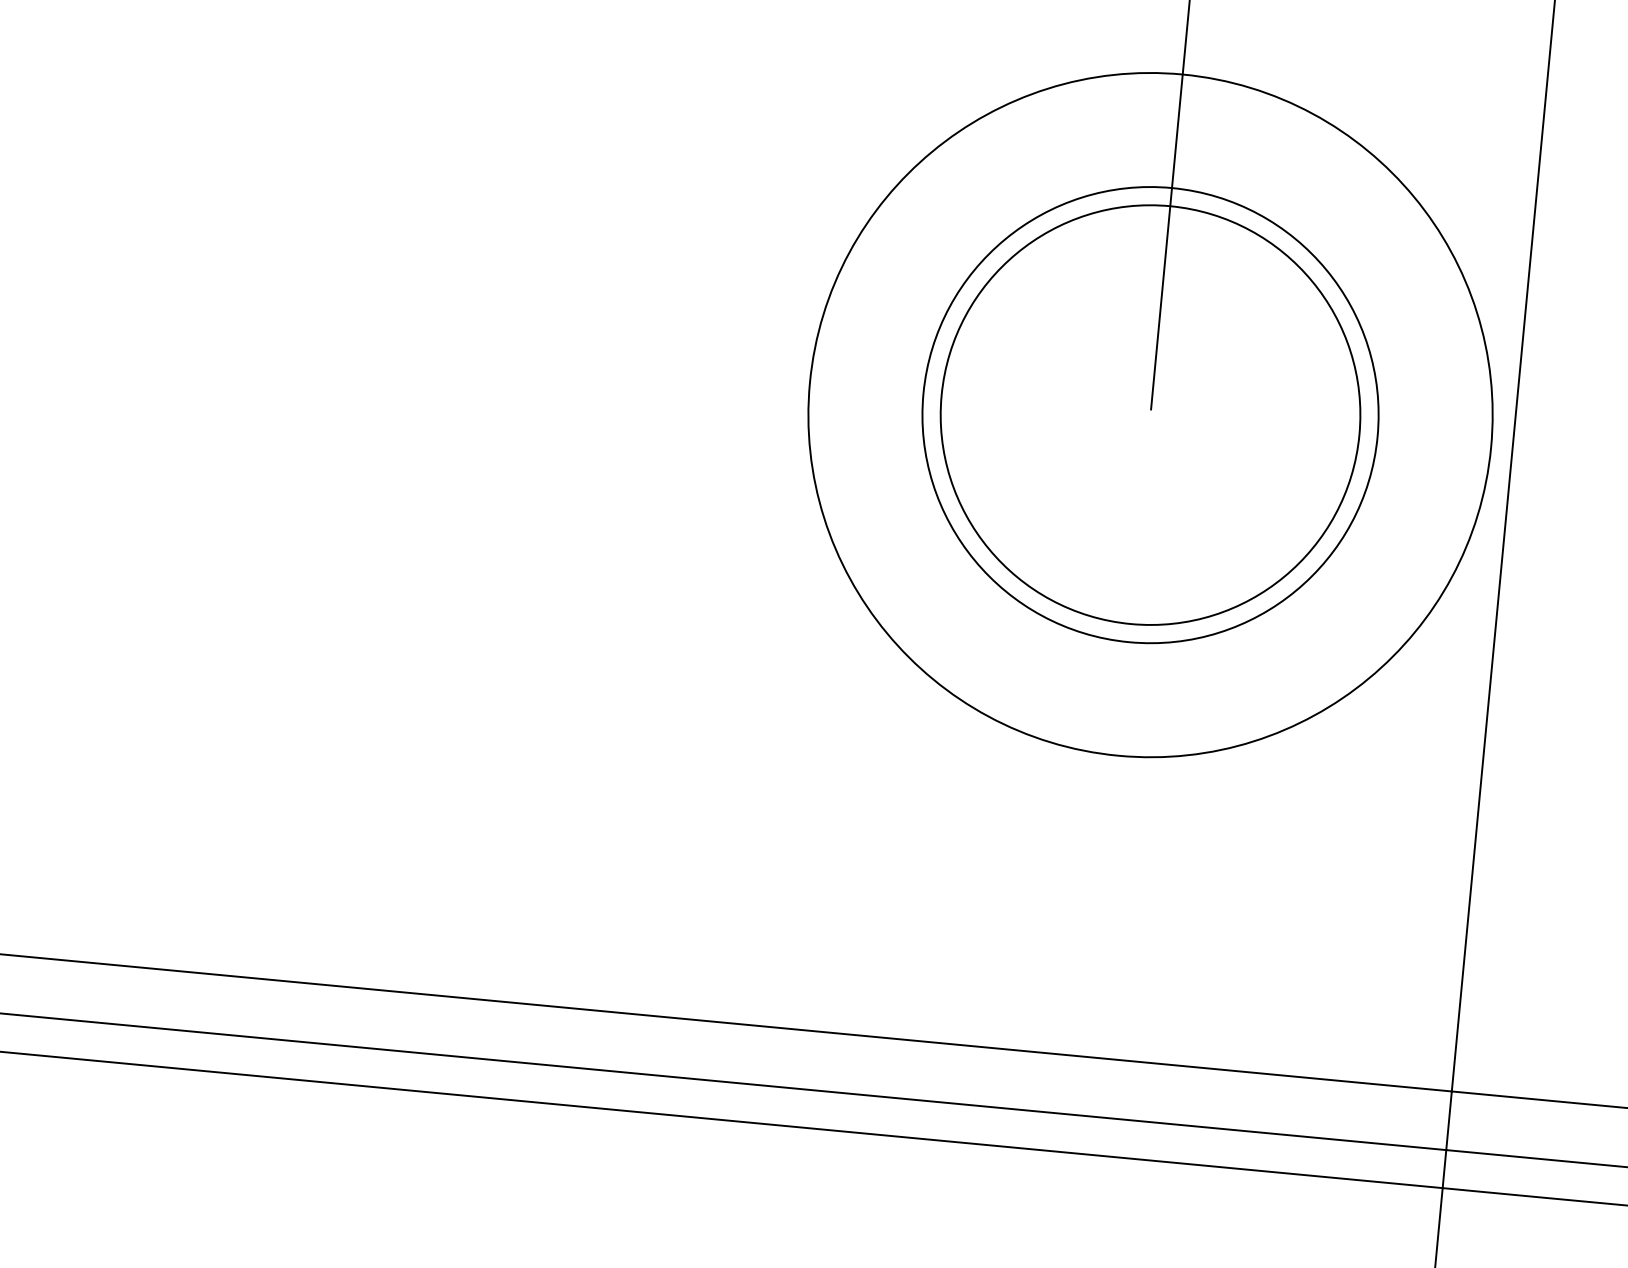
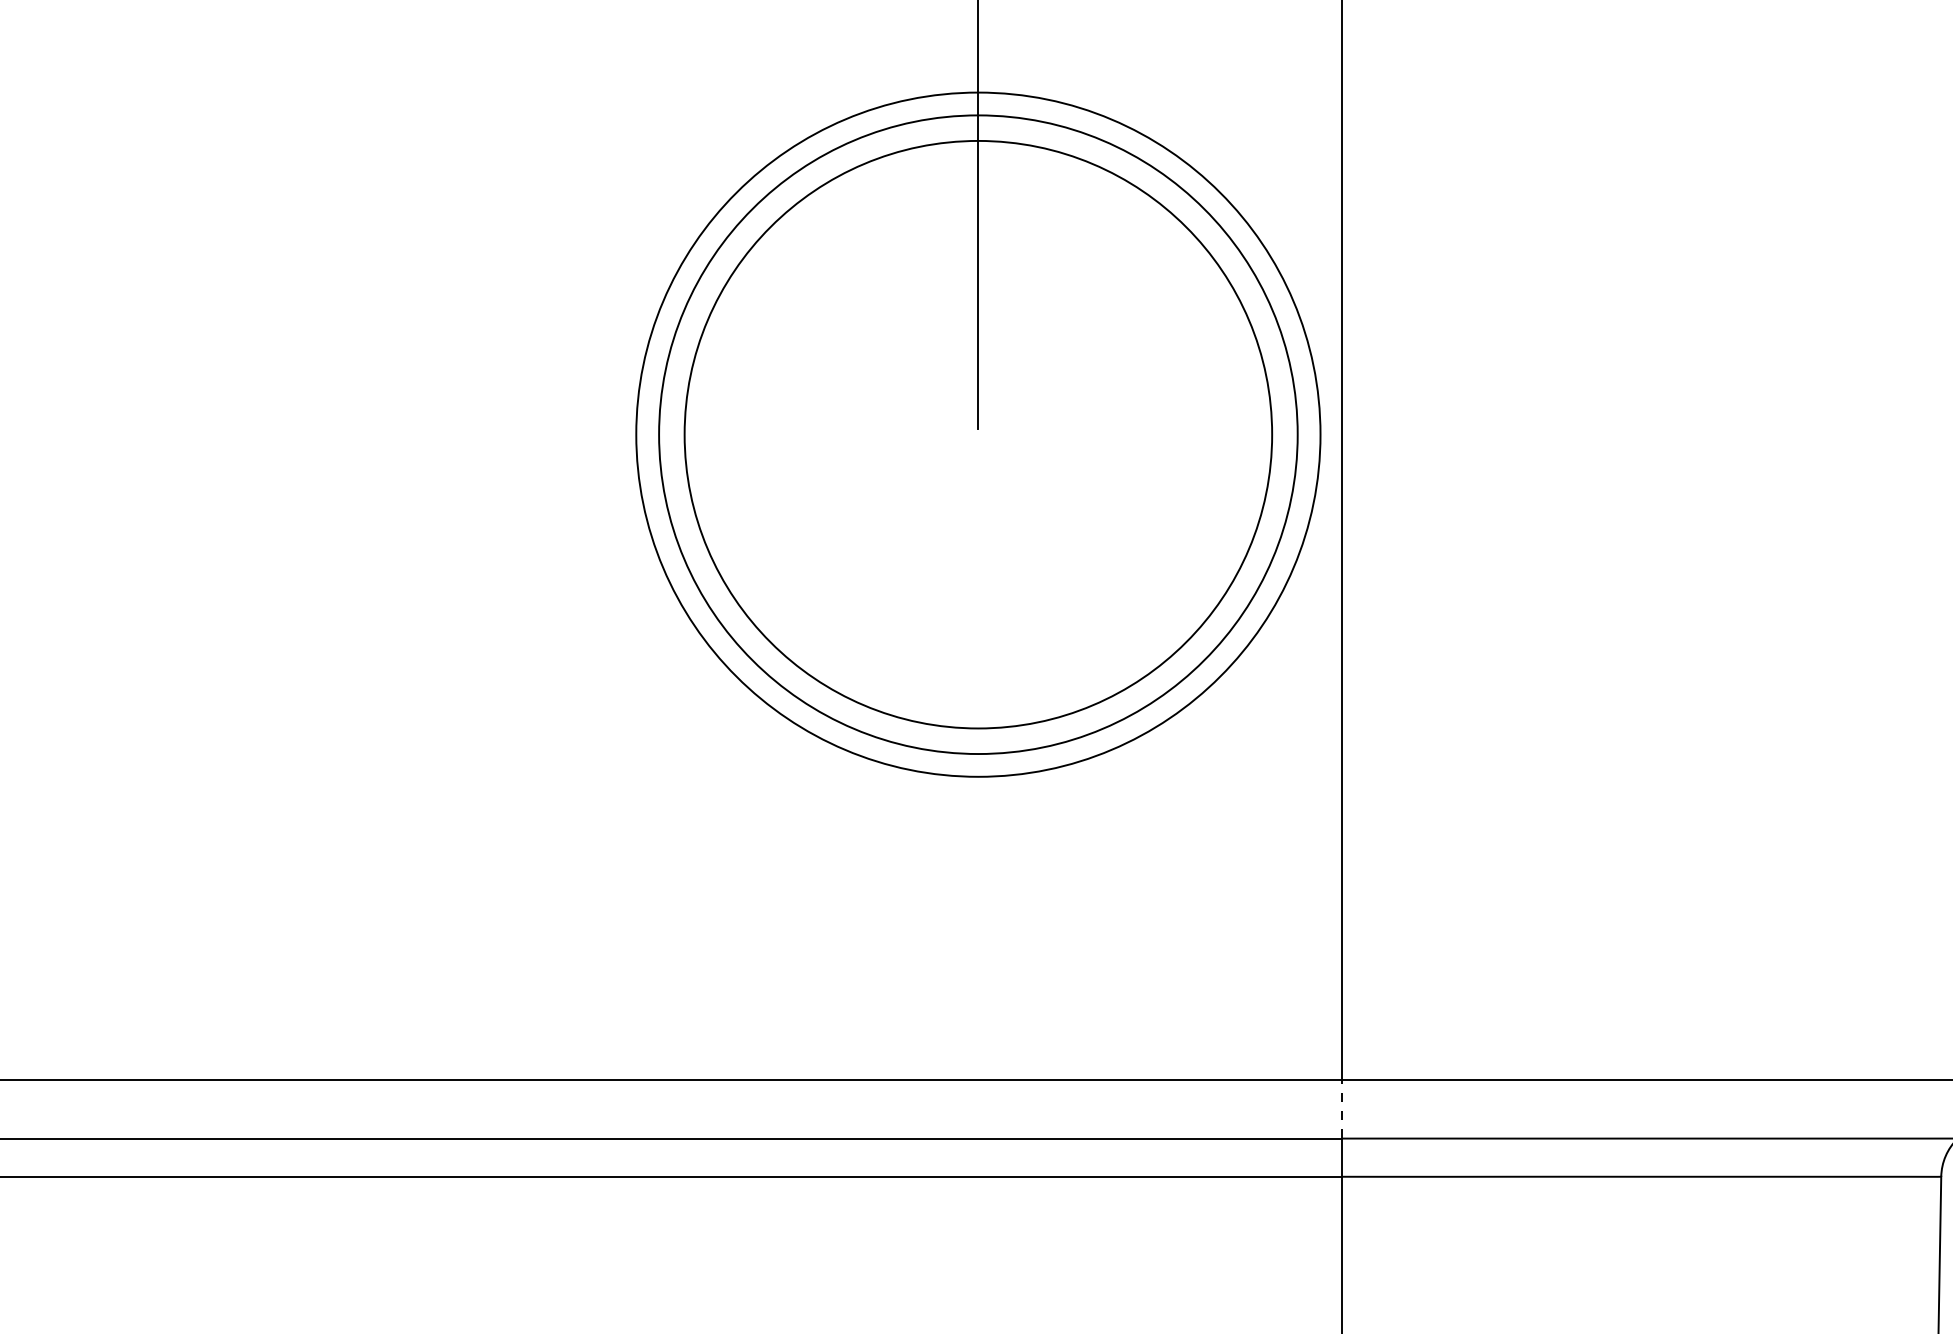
circle: (1150, 414) -> (978, 434), size x1.4
circle: (1150, 414) -> (978, 434), size x1.4
line: (1448, 1120) -> (1341, 1108), solid -> dashed

